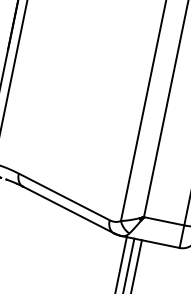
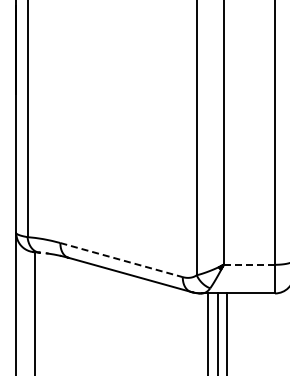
line: (64, 197) -> (121, 260), solid -> dashed
line: (164, 221) -> (249, 264), solid -> dashed

